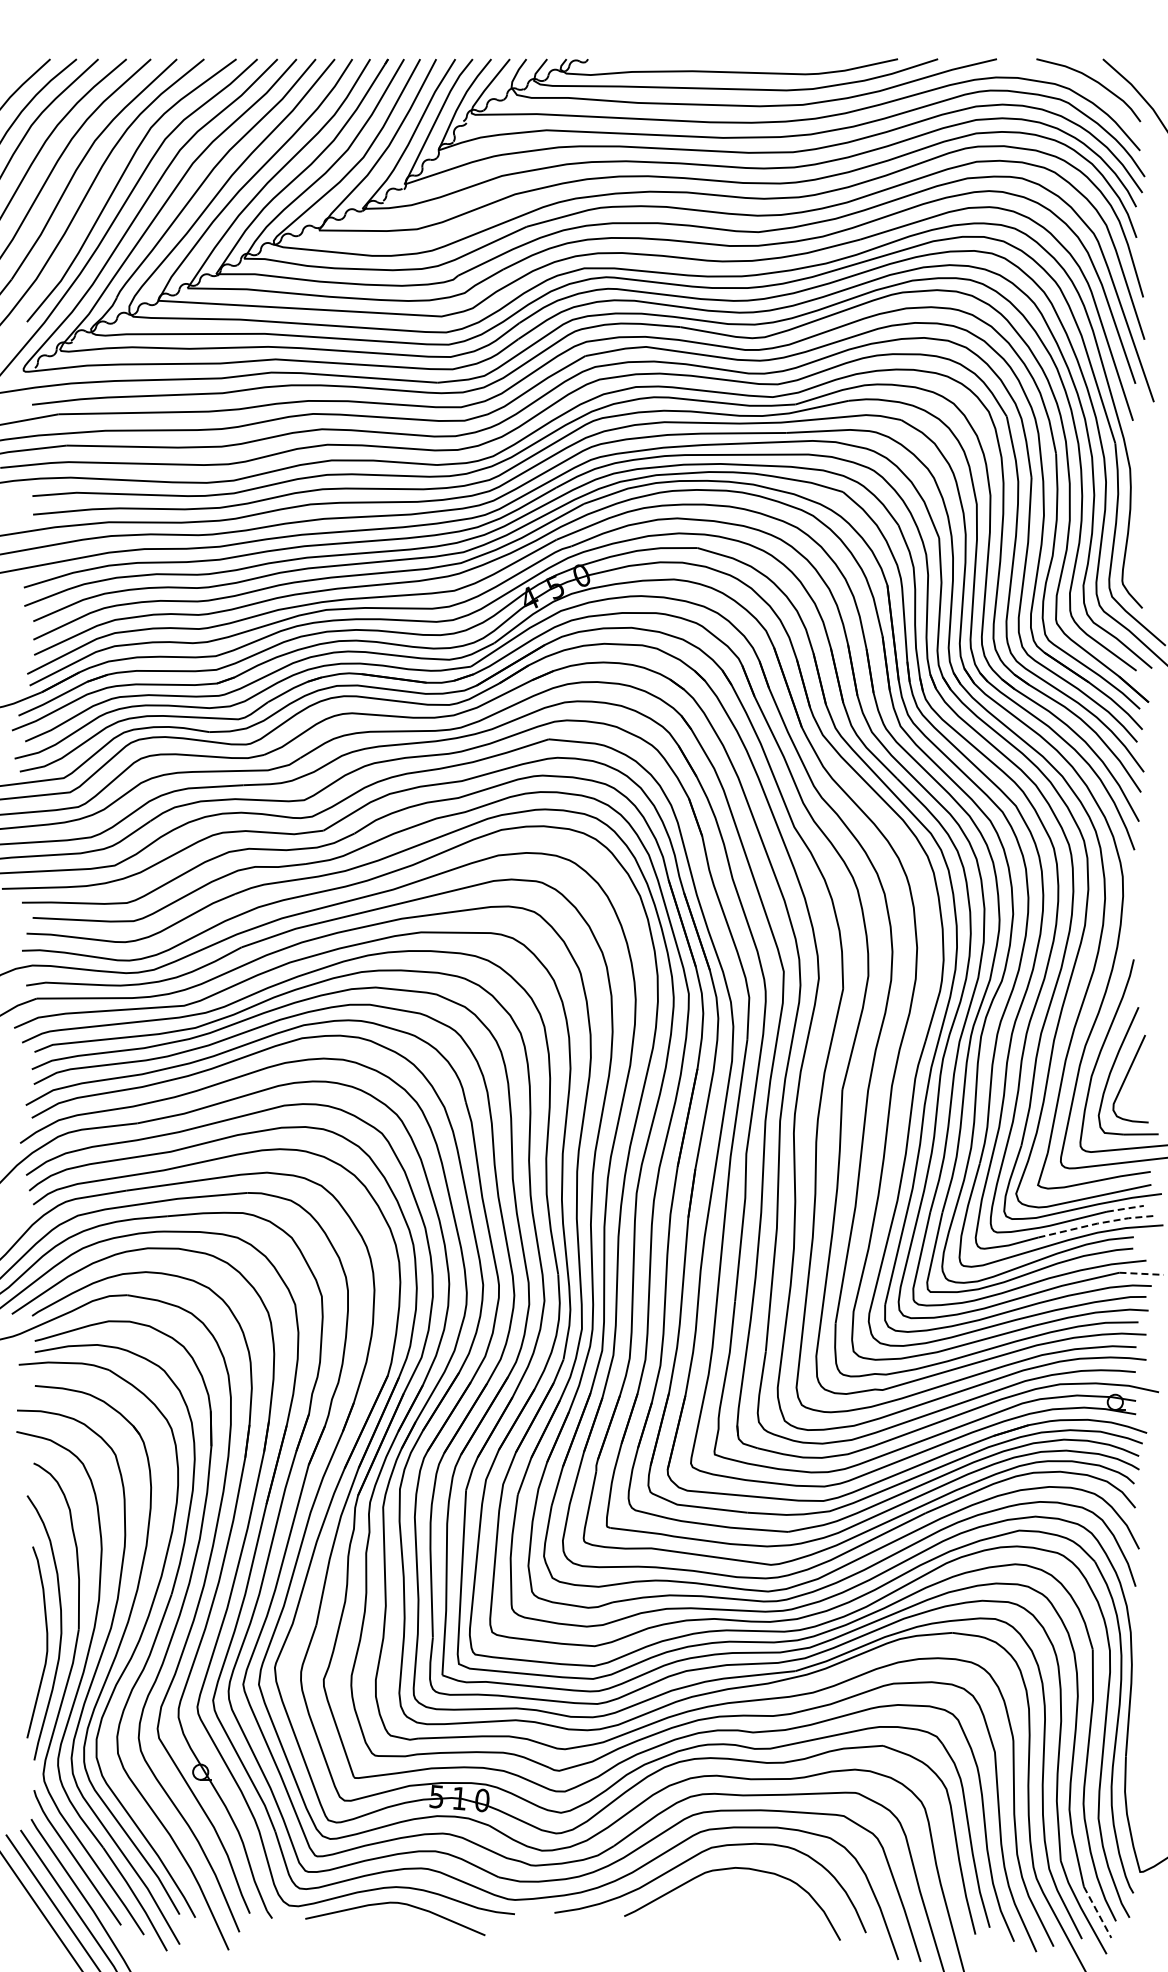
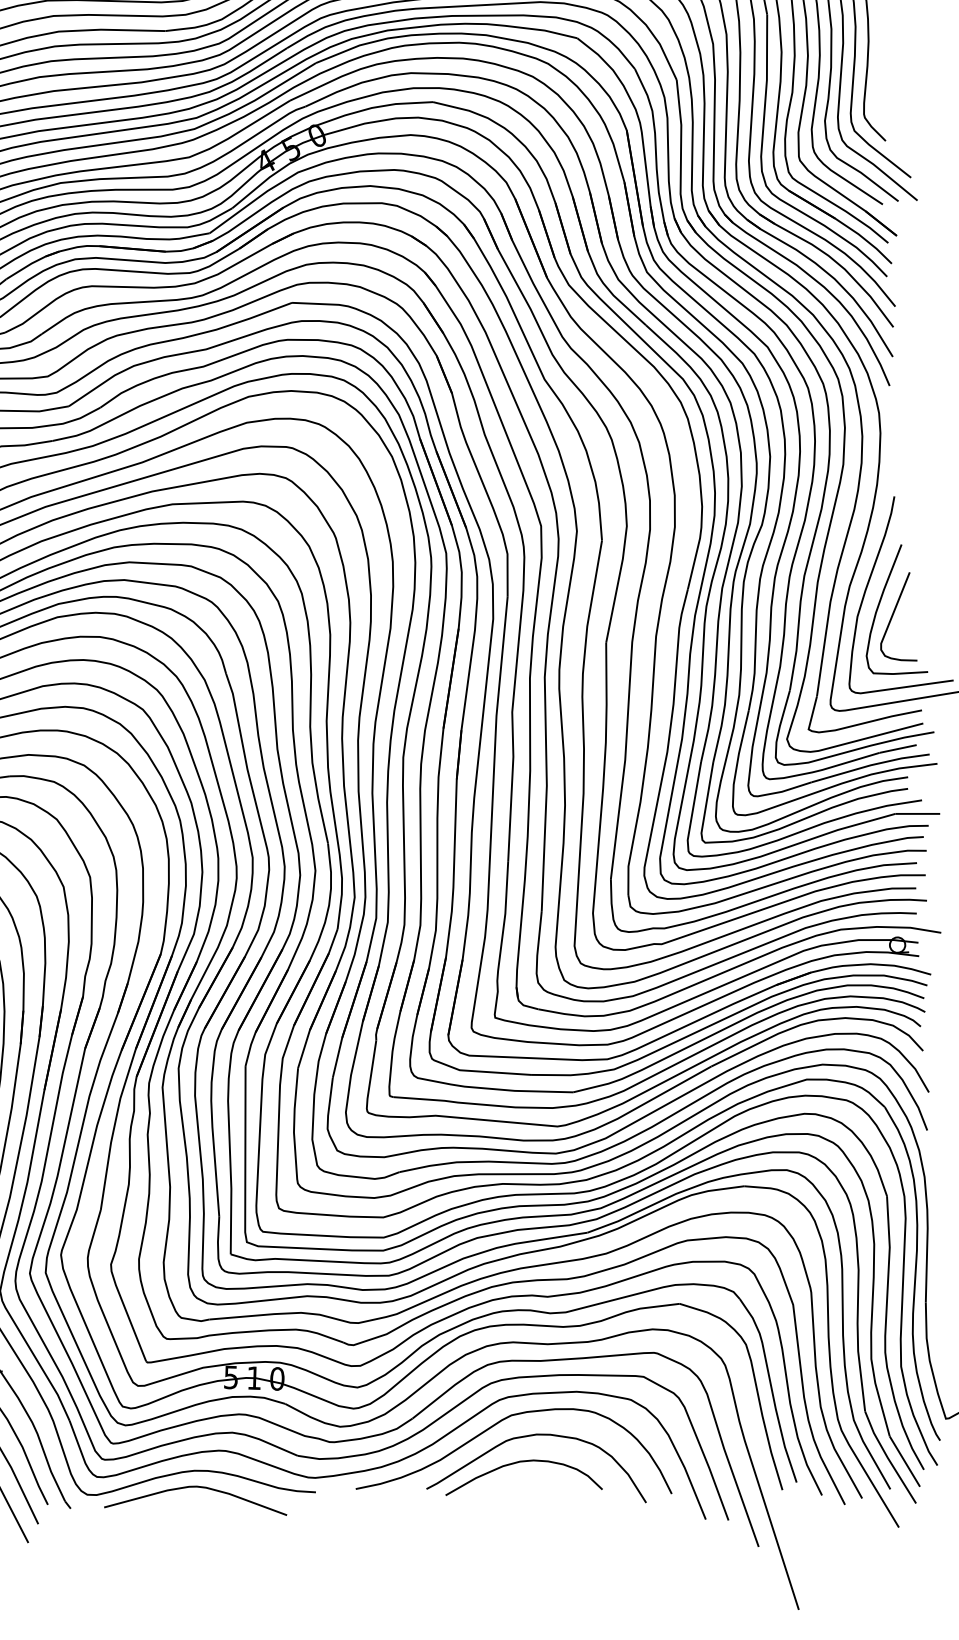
line: (1125, 1208) -> (898, 748), dashed -> solid
line: (1097, 1223) -> (870, 765), dashed -> solid
line: (1142, 1273) -> (918, 813), dashed -> solid
curve: (715, 1895) -> (517, 1463), added
line: (1097, 1912) -> (904, 1461), dashed -> solid

